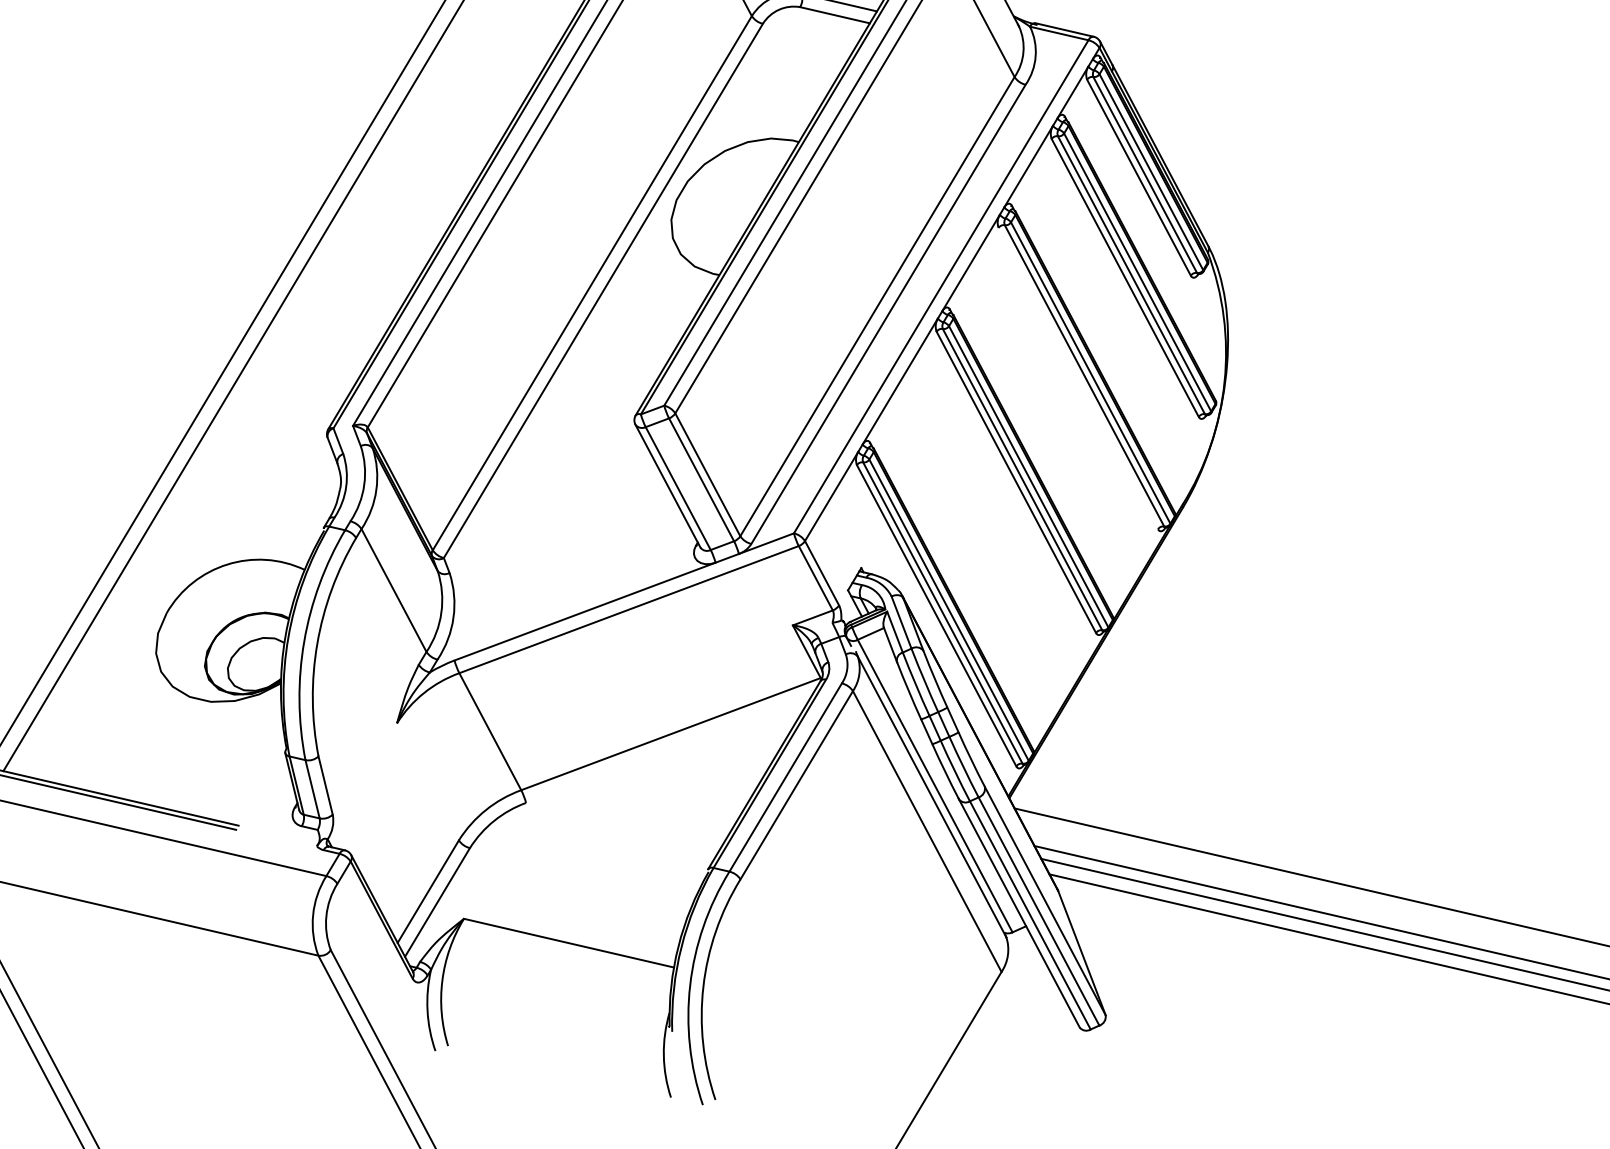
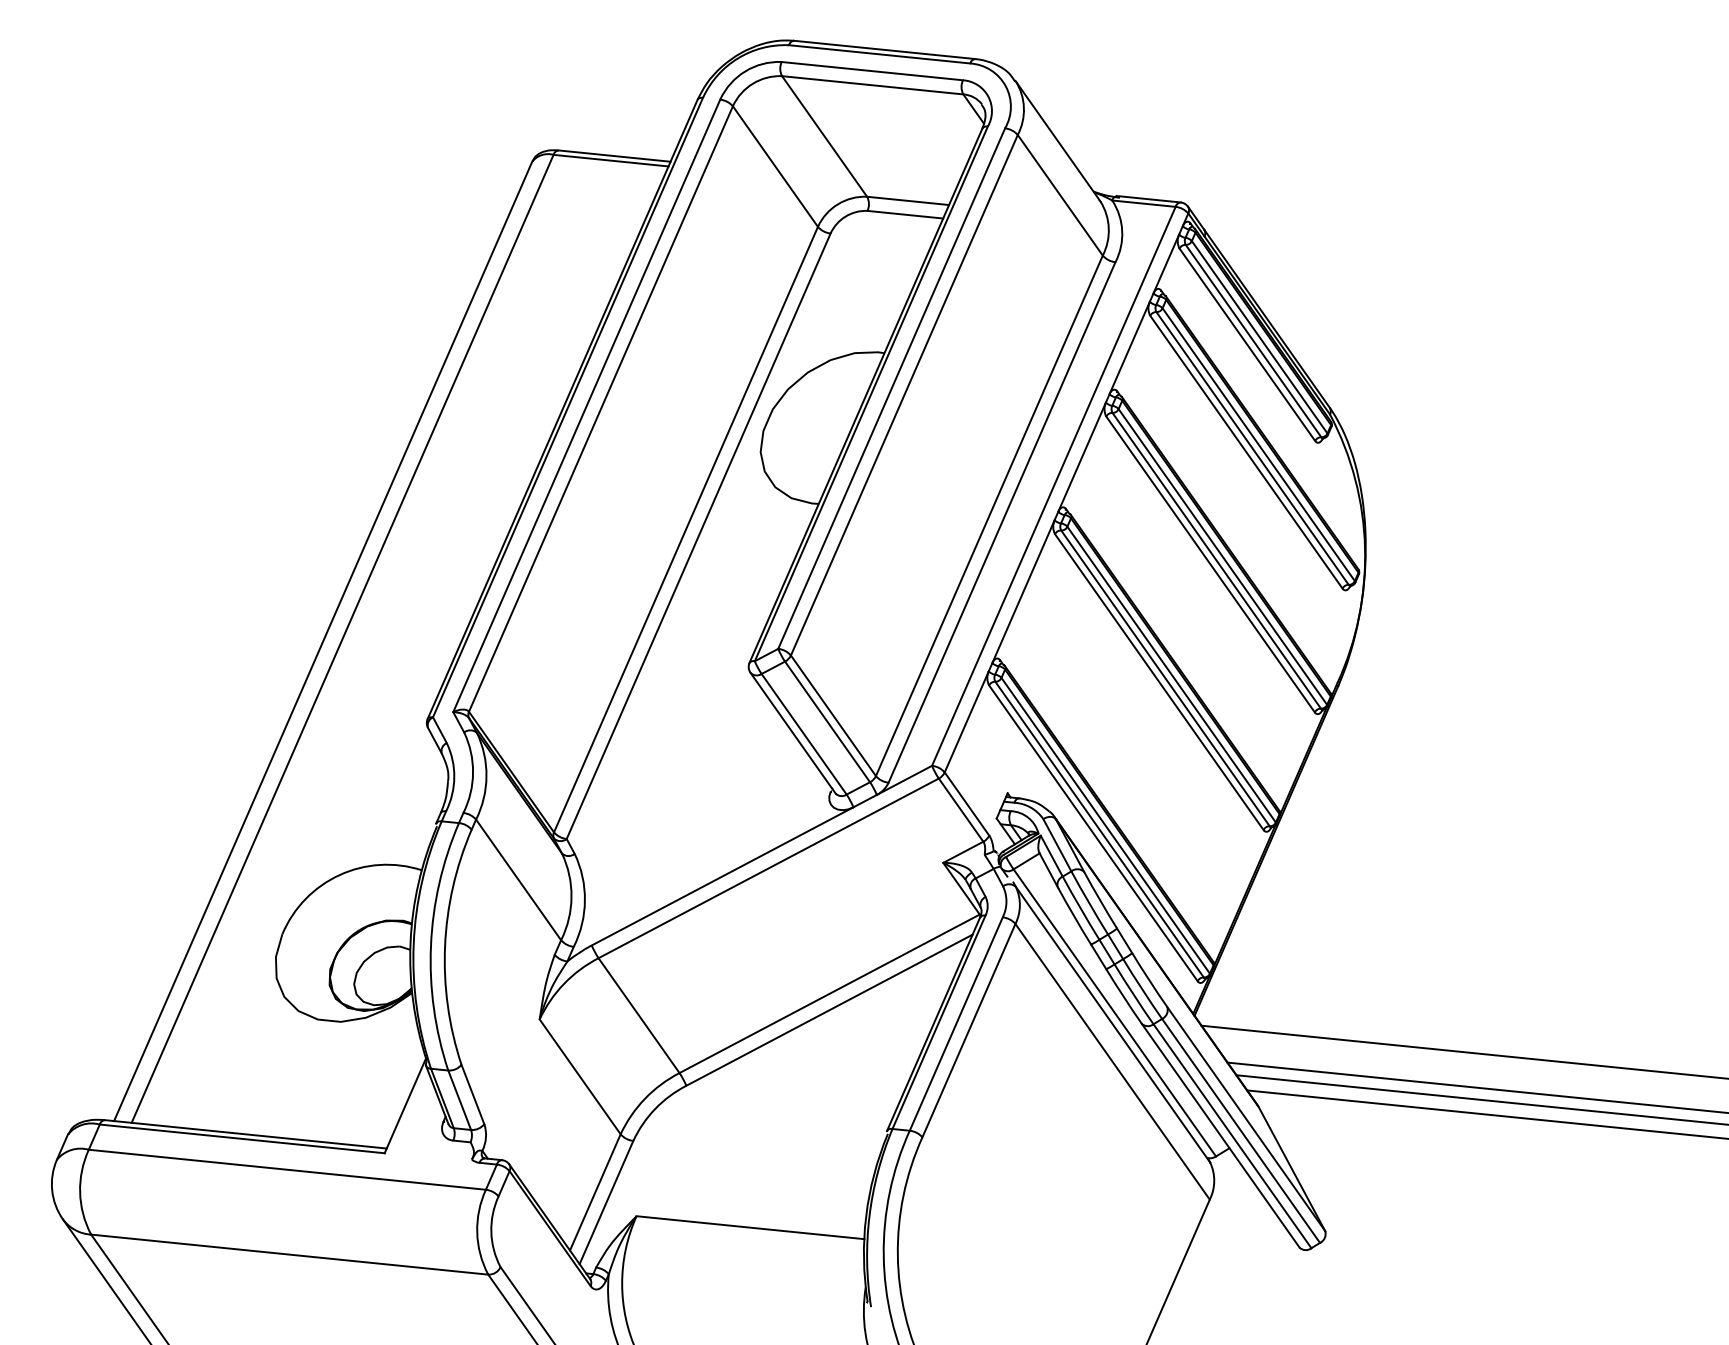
line: (1078, 378) -> (1210, 564), added
line: (668, 748) -> (829, 1009), added
line: (427, 781) -> (579, 1076), added
line: (260, 787) -> (404, 1105), added

